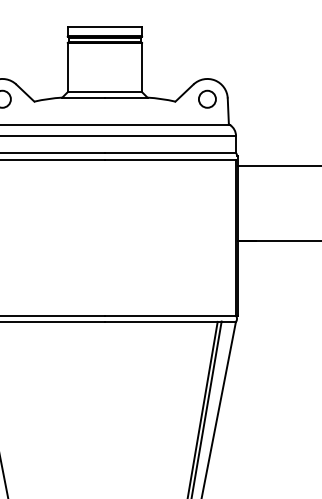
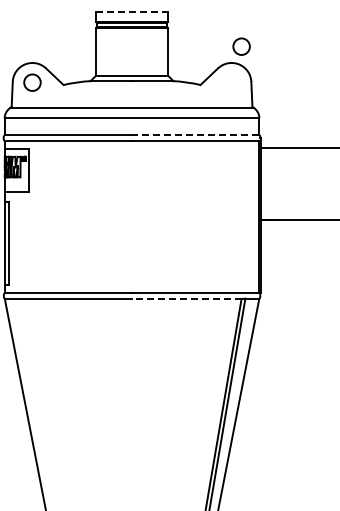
line: (105, 26) -> (132, 12), solid -> dashed
circle: (207, 99) -> (241, 46), moved
line: (170, 152) -> (195, 134), solid -> dashed
line: (160, 321) -> (186, 298), solid -> dashed

